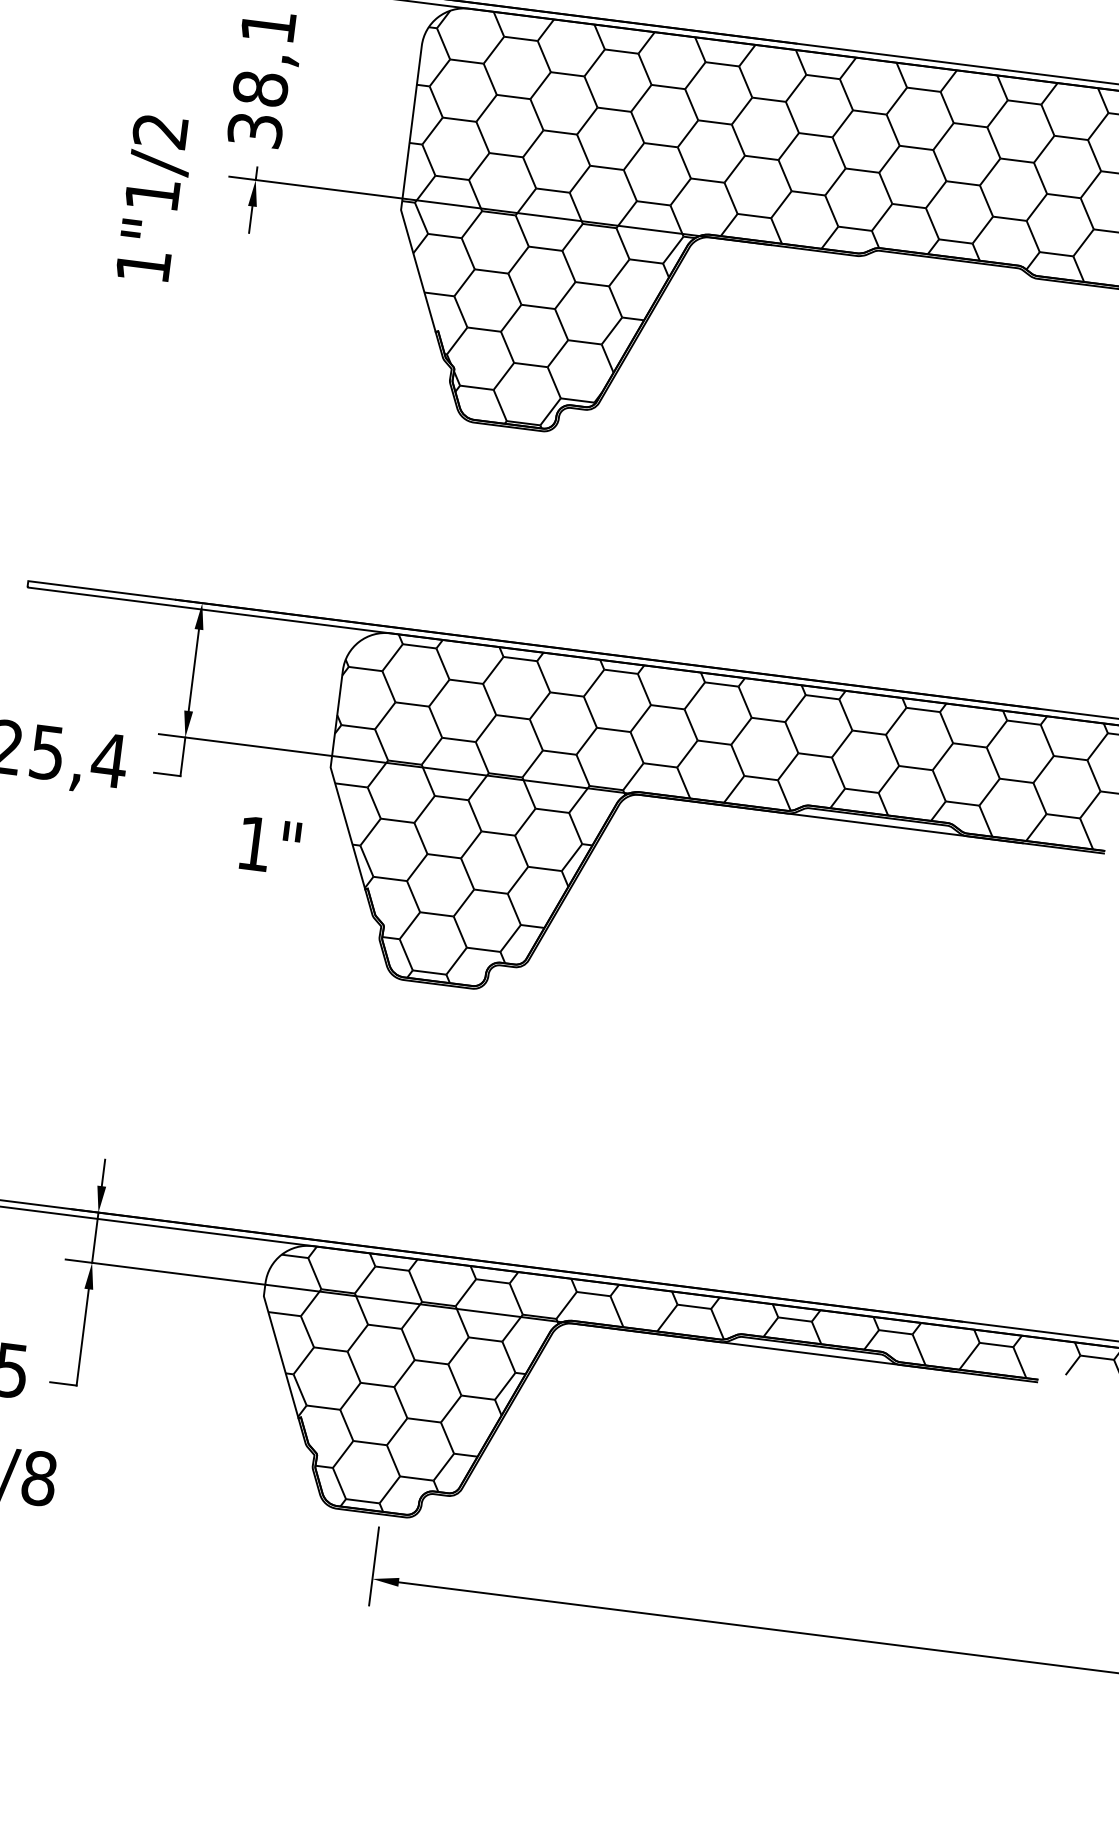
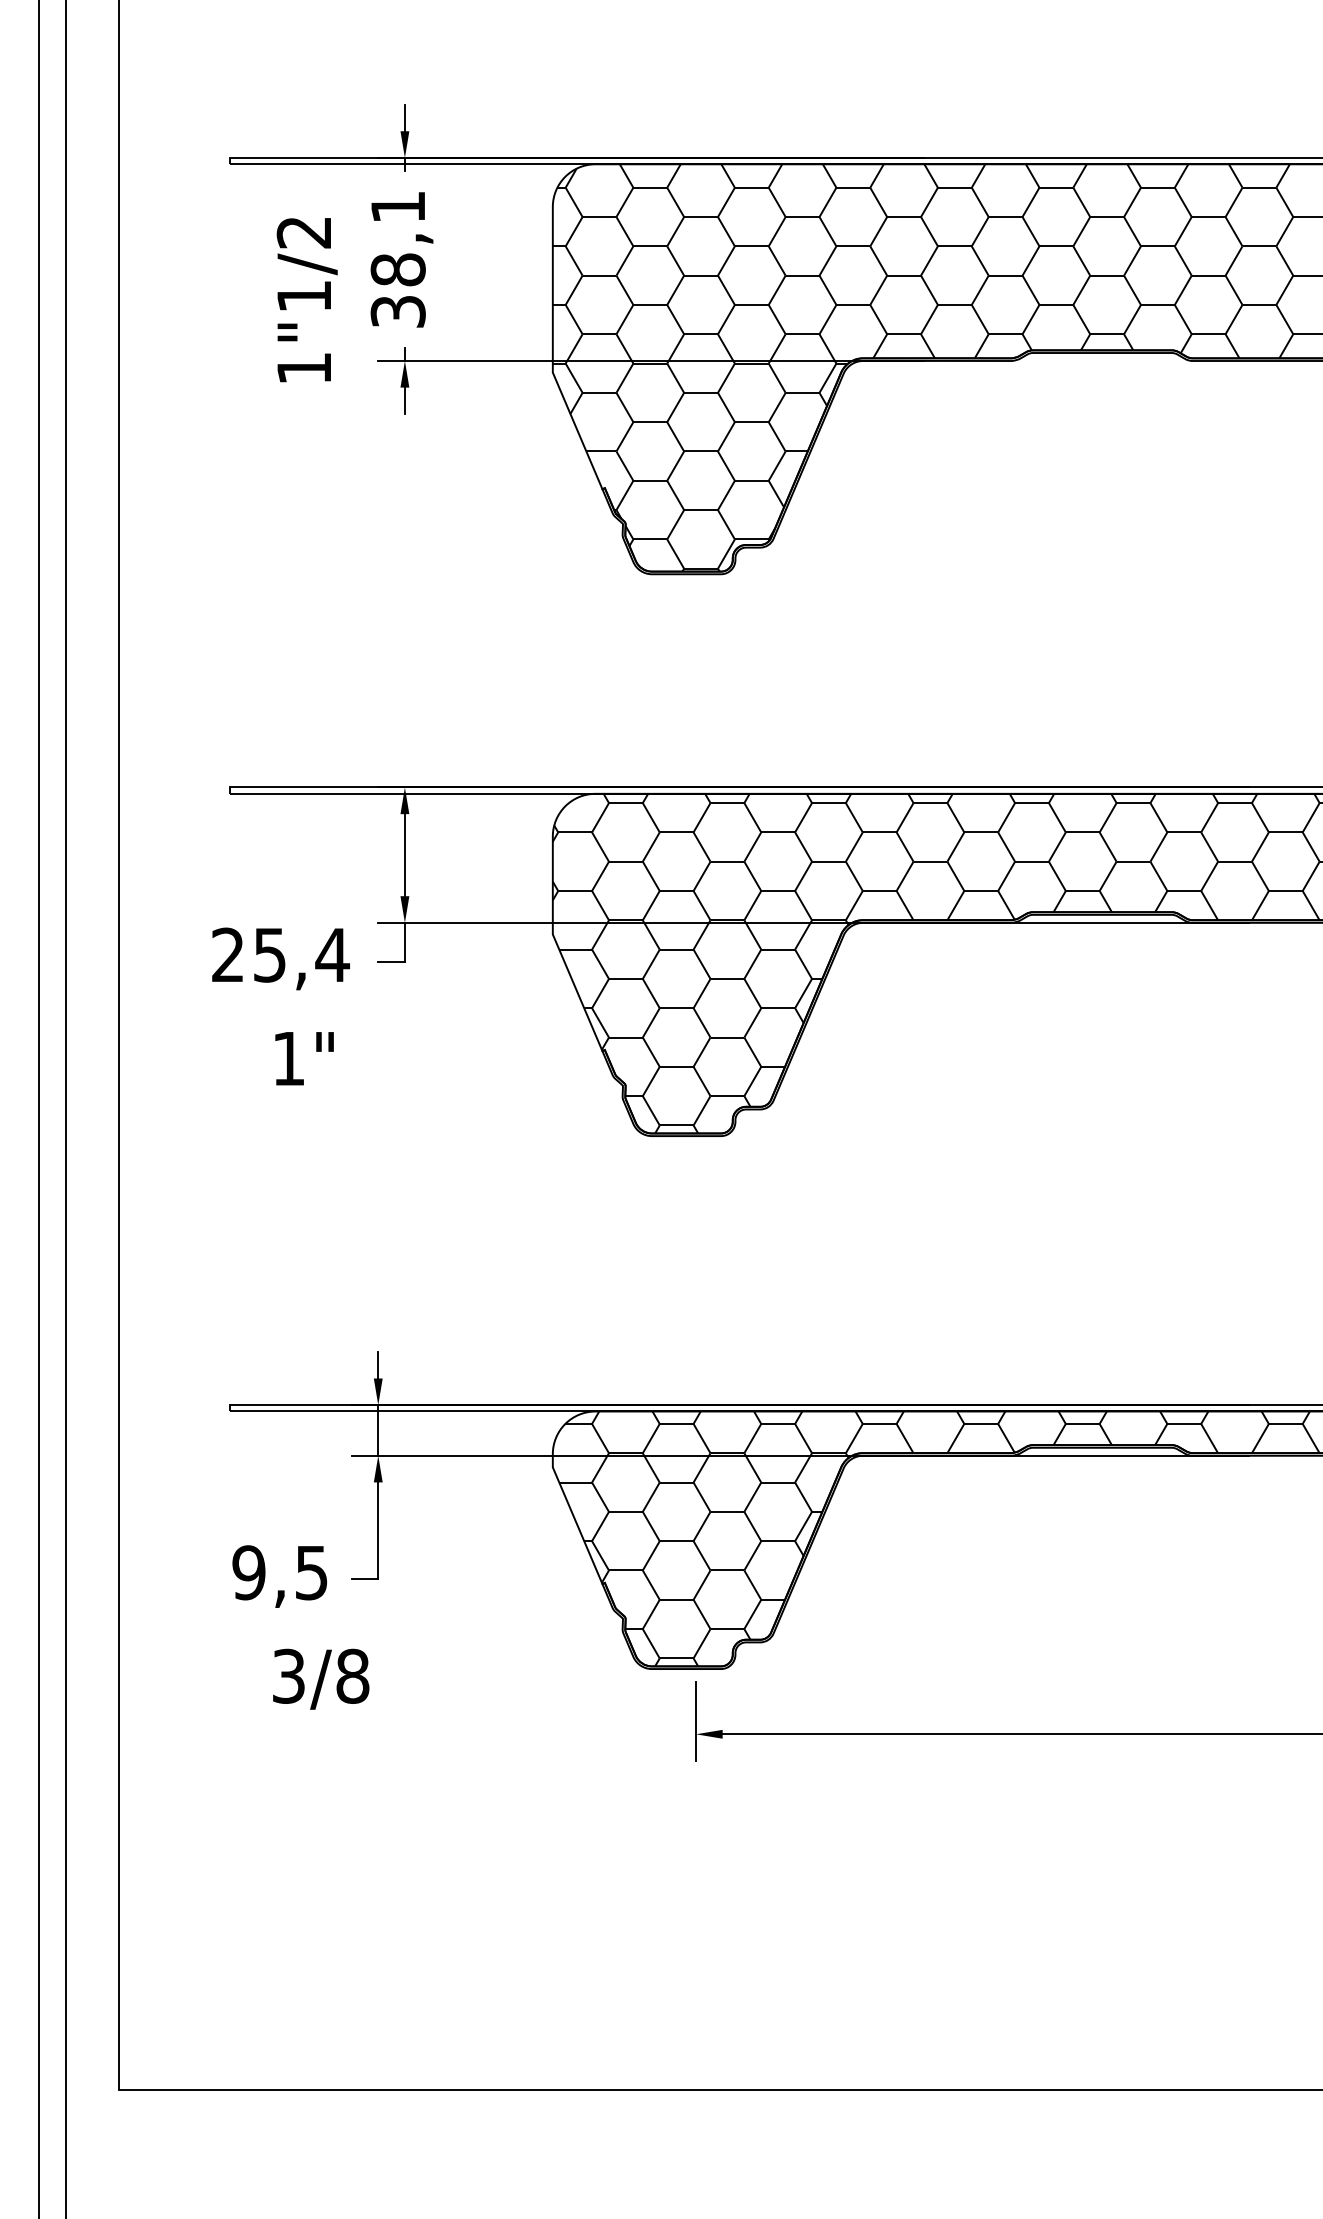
text: (154, 198) -> (306, 300), moved
text: (270, 845) -> (304, 1058), moved

